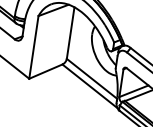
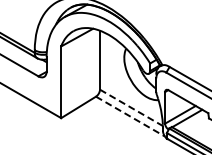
line: (91, 79) -> (131, 108), solid -> dashed
line: (90, 86) -> (130, 116), solid -> dashed

